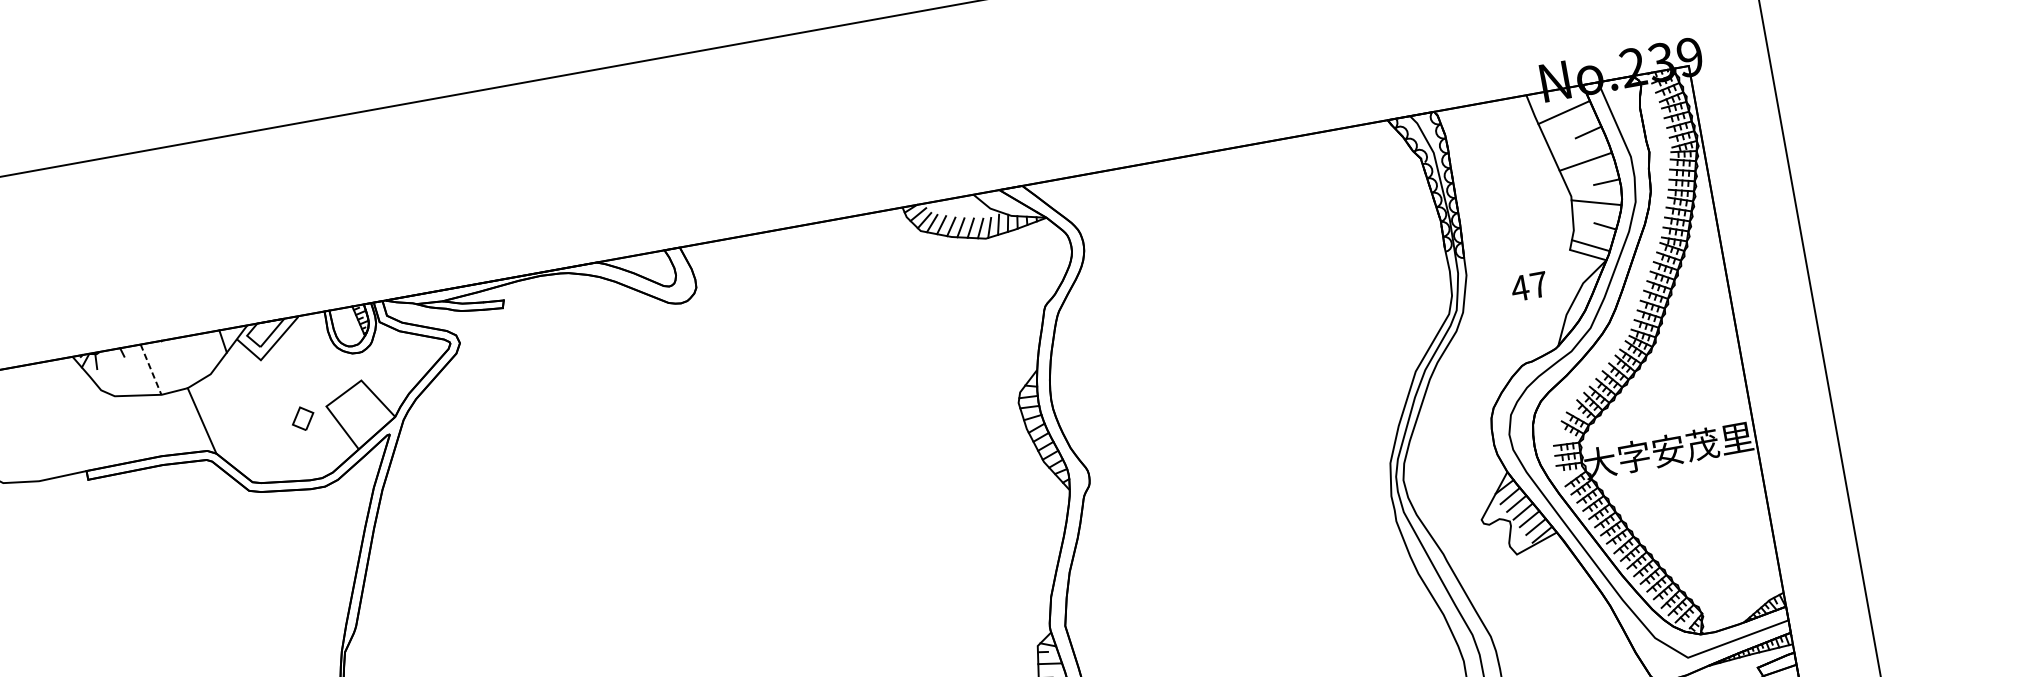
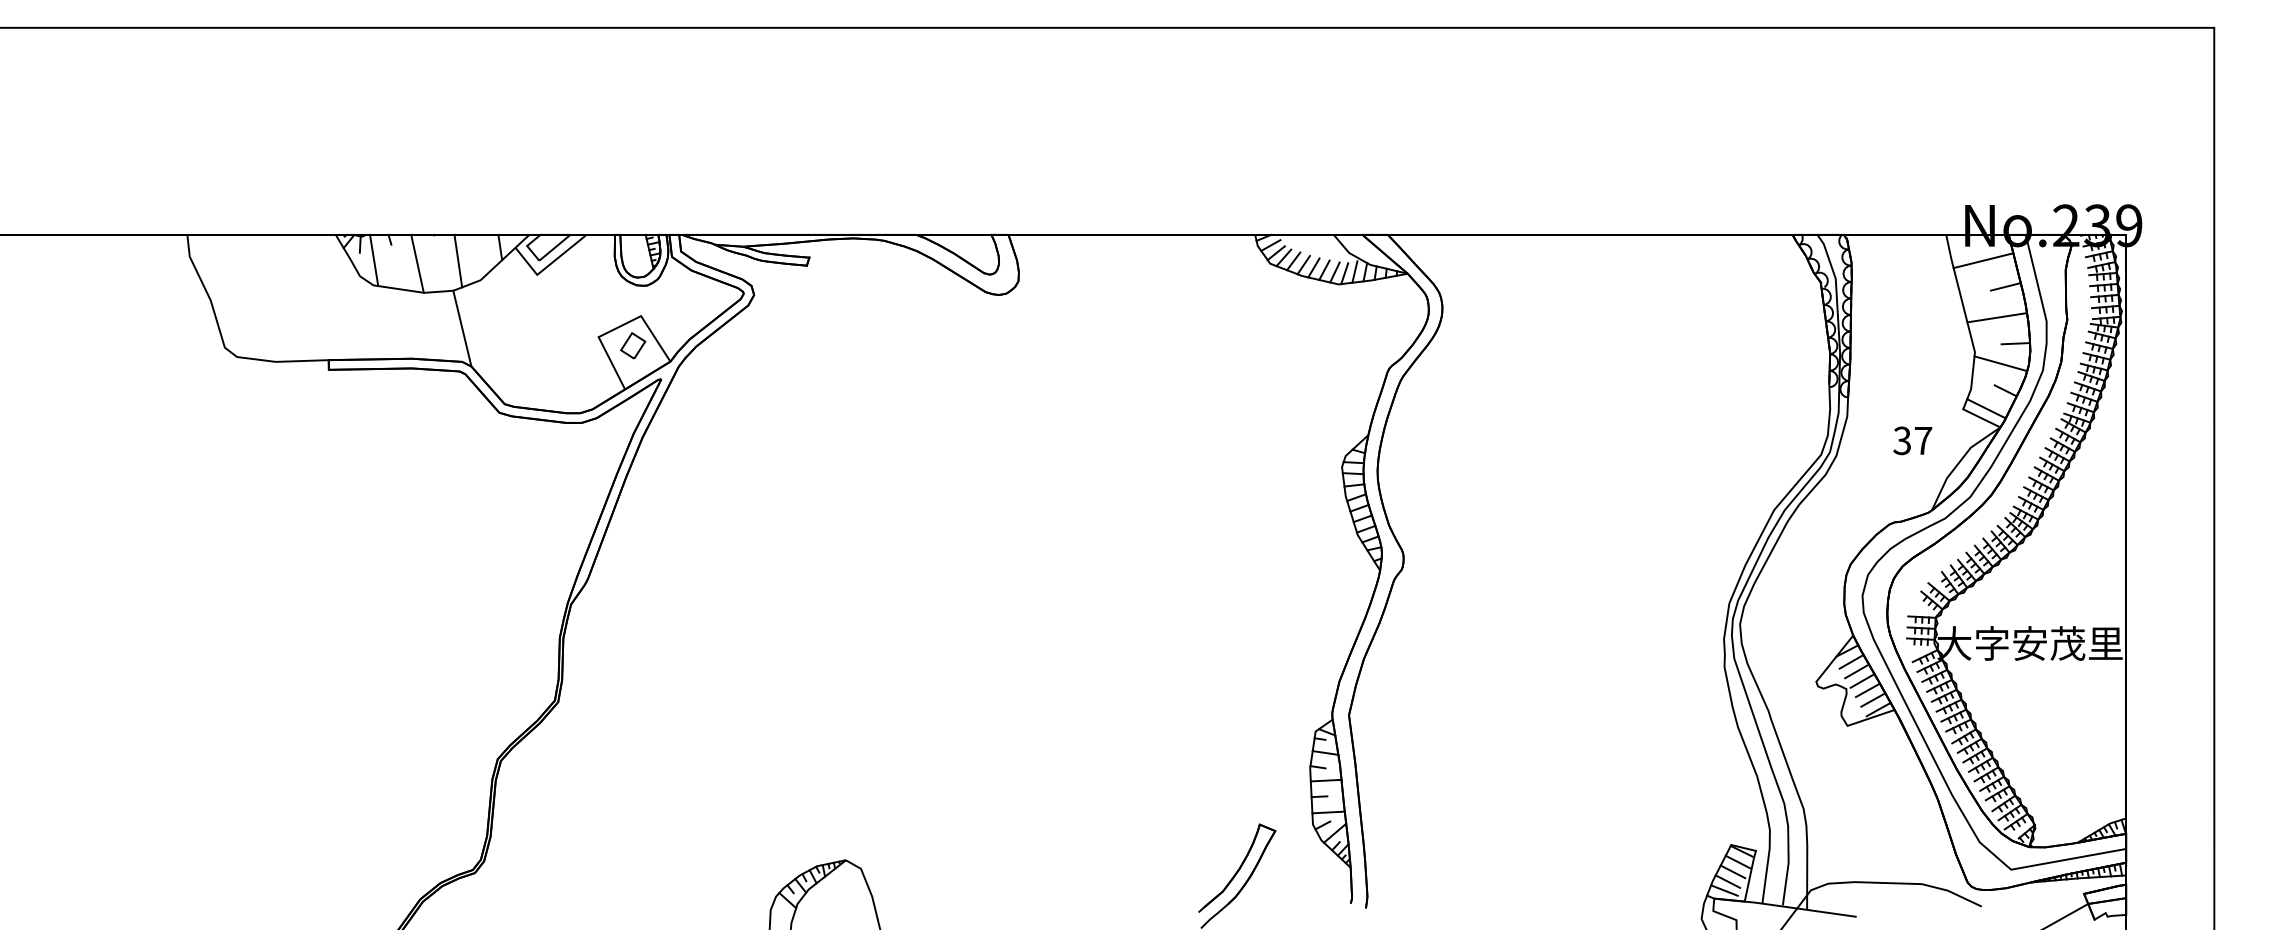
text: (1519, 288) -> (1901, 440), 47 -> 37
line: (187, 360) -> (458, 260), added
line: (150, 369) -> (417, 263), dashed -> solid
line: (111, 373) -> (374, 260), added
part: (303, 418) -> (633, 345), moved

